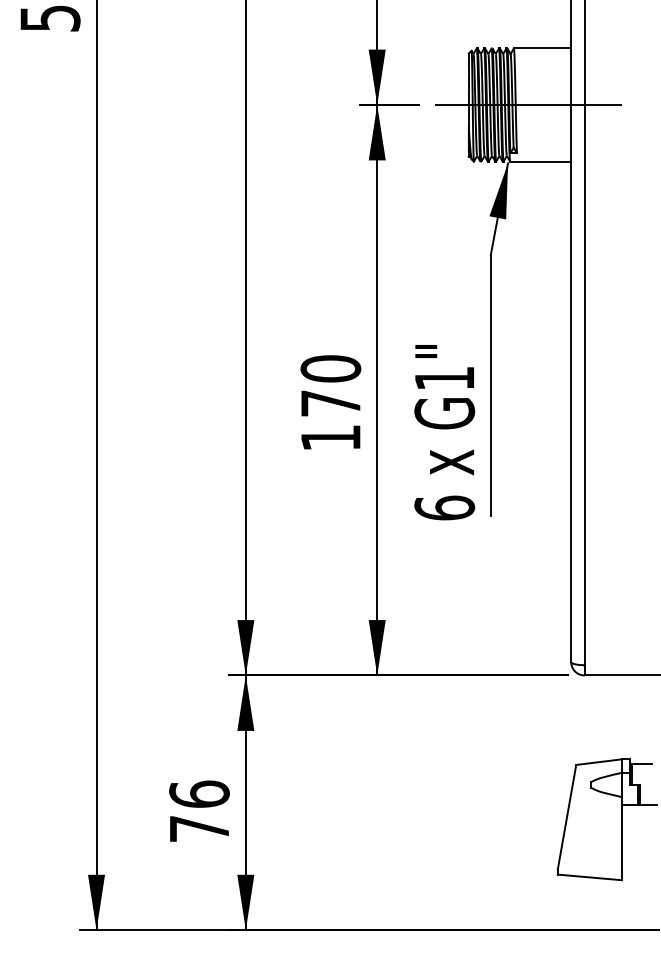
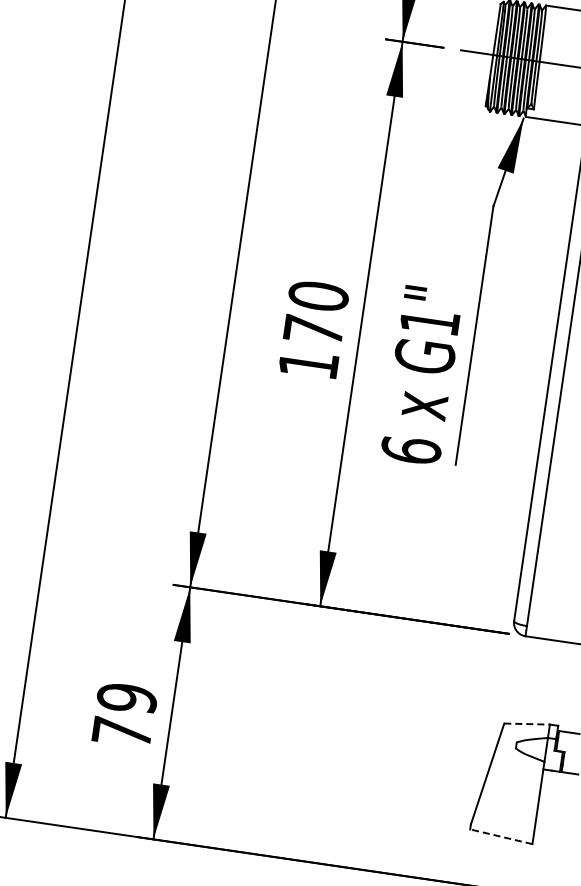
line: (598, 762) -> (526, 724), solid -> dashed
text: (199, 794) -> (127, 698), 76 -> 79
line: (589, 877) -> (501, 836), solid -> dashed

